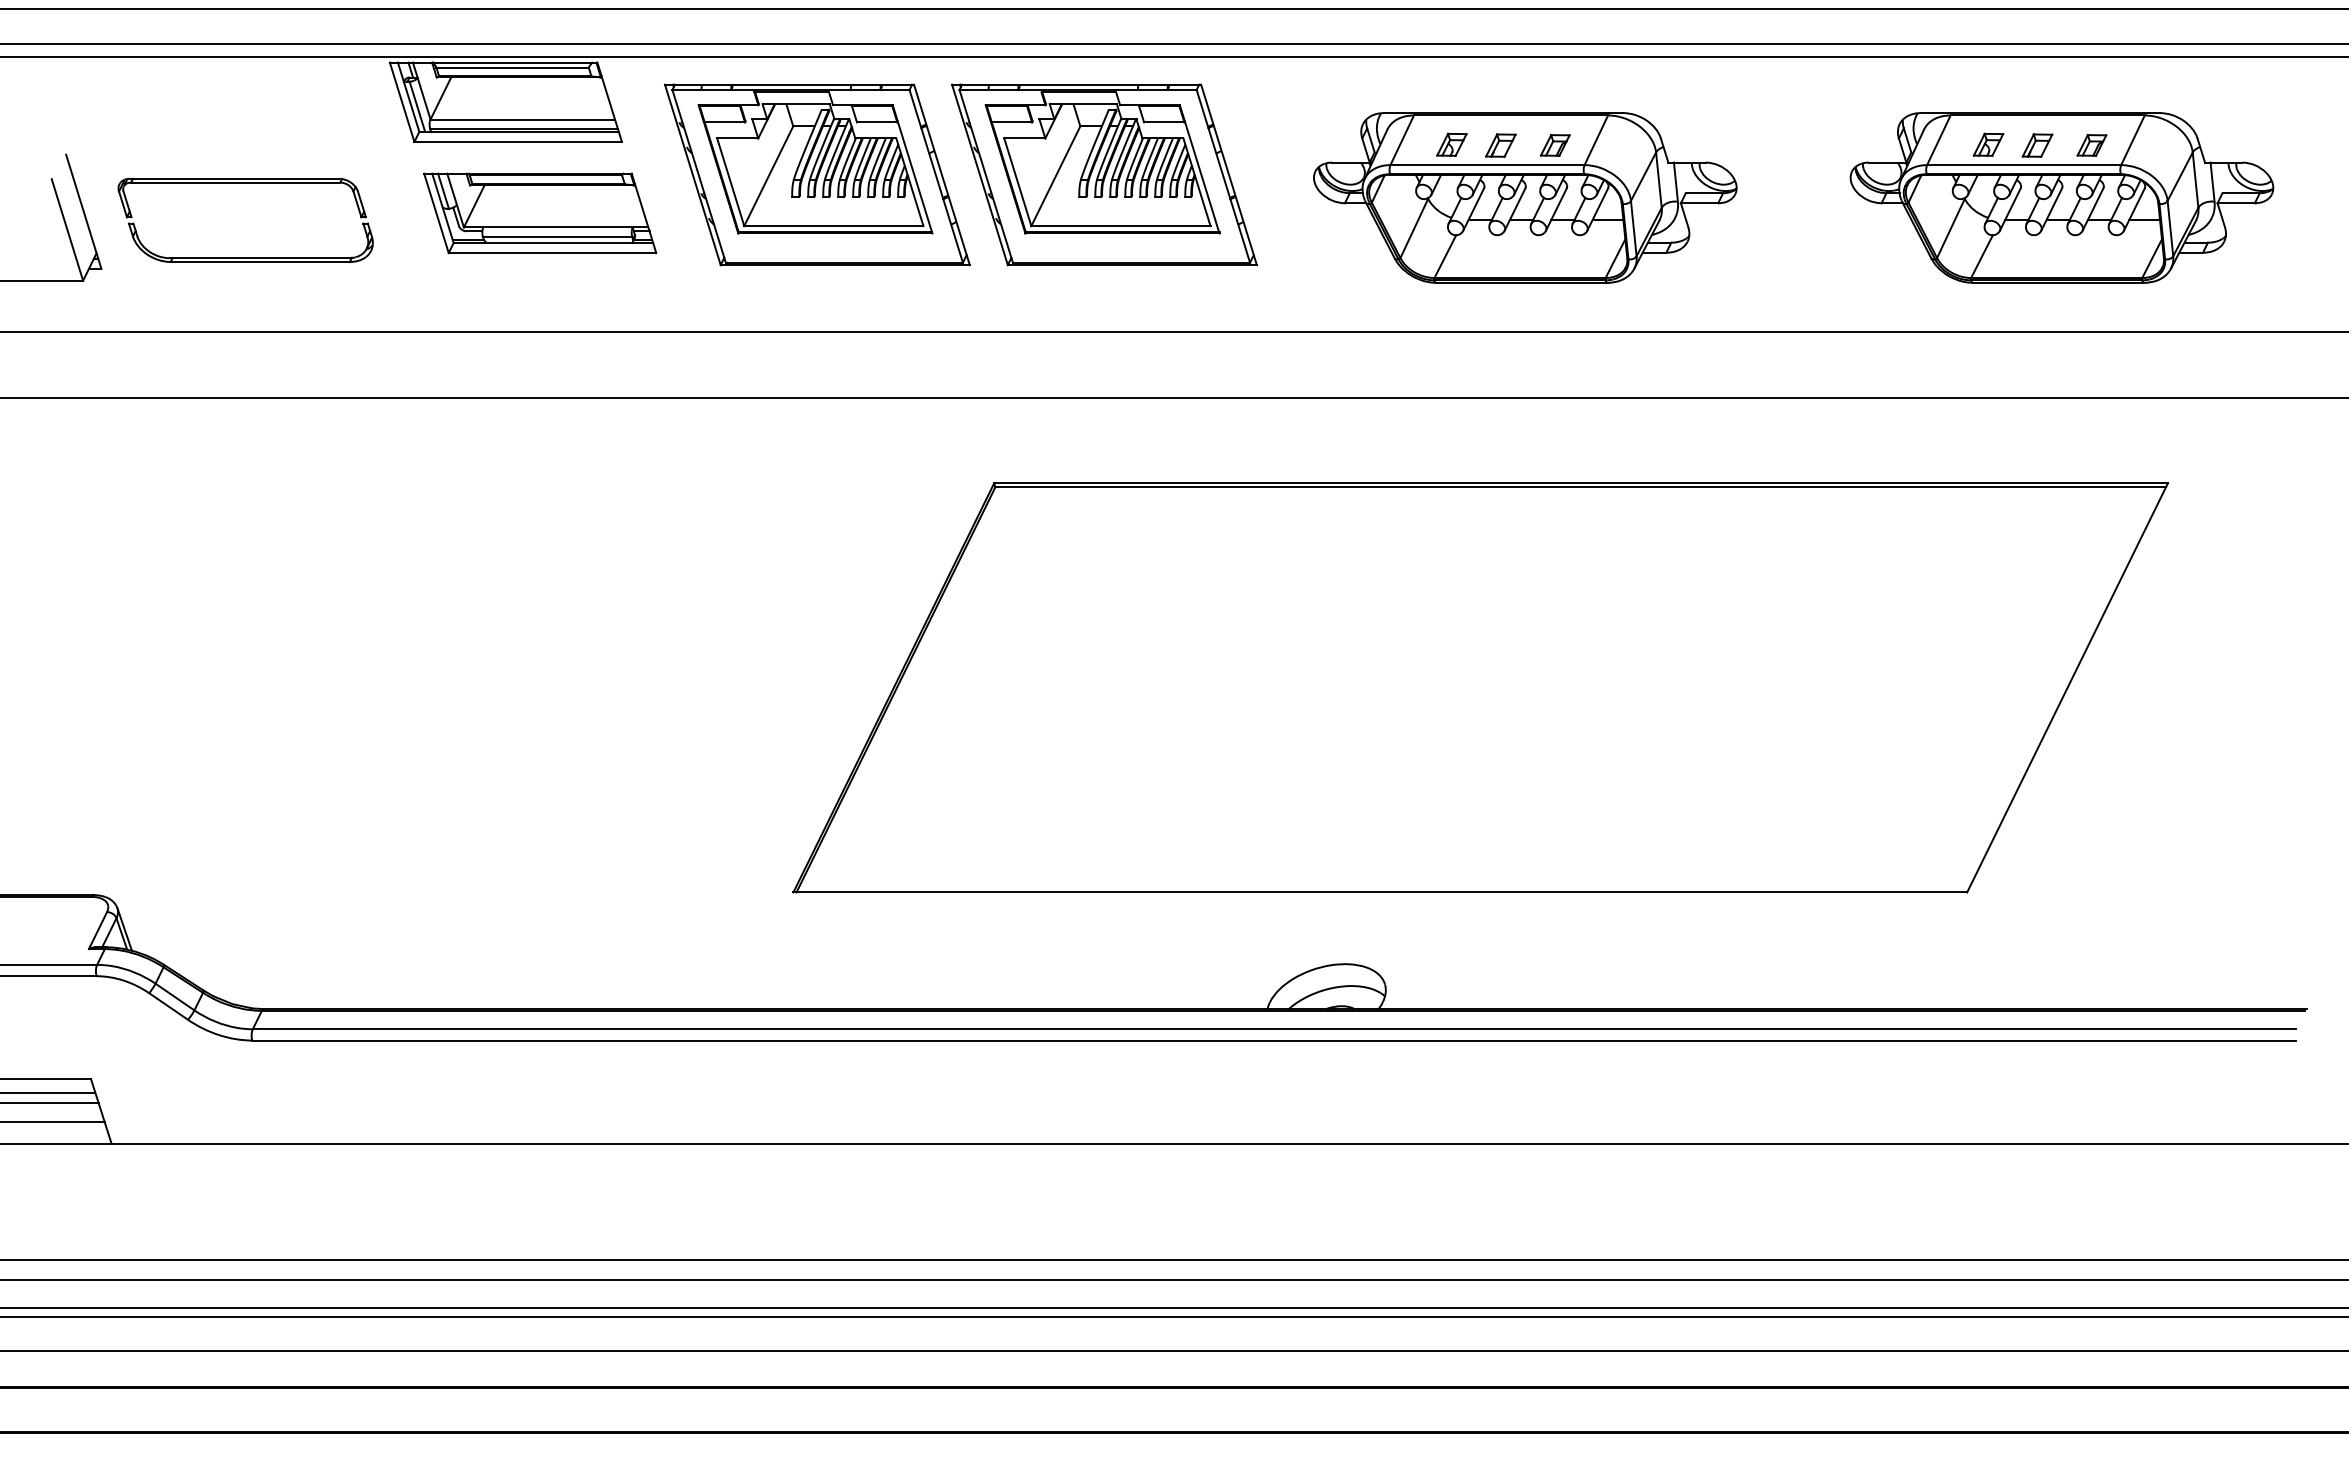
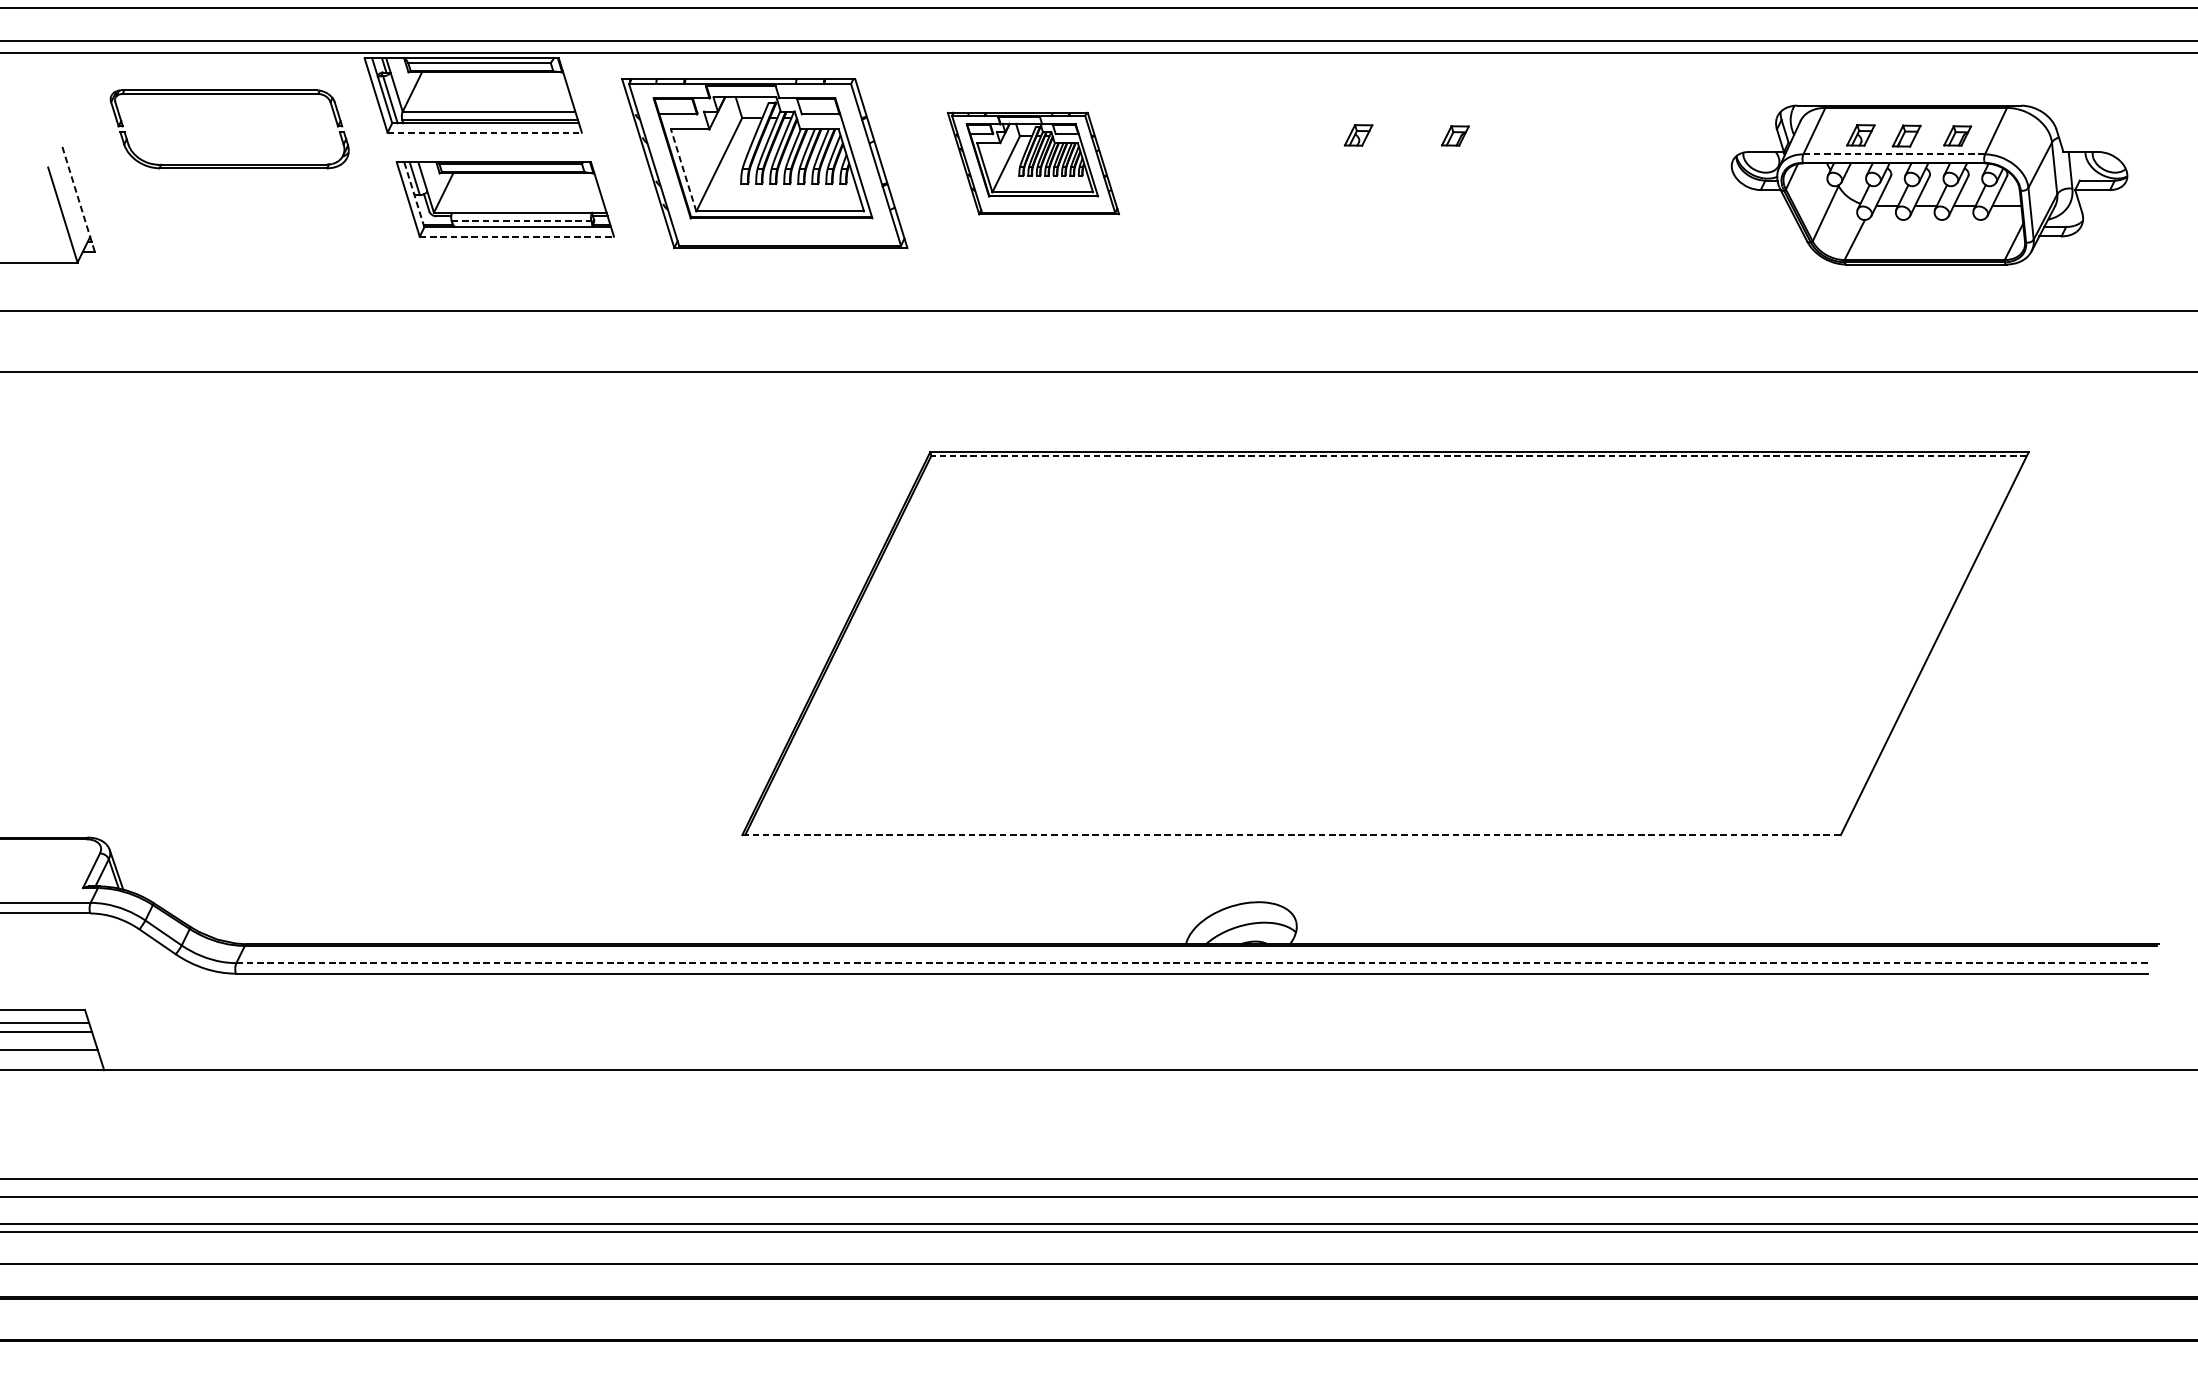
line: (518, 141) -> (485, 132), solid -> dashed
line: (2024, 165) -> (1894, 154), solid -> dashed
part: (1104, 174) -> (1033, 163), size x0.6
line: (730, 182) -> (683, 170), solid -> dashed
part: (245, 183) -> (229, 94), moved
part: (1525, 197) -> (1427, 184), removed
line: (443, 208) -> (414, 194), solid -> dashed
line: (83, 211) -> (77, 197), solid -> dashed
line: (557, 236) -> (521, 221), solid -> dashed
line: (552, 253) -> (516, 237), solid -> dashed
line: (1580, 487) -> (1478, 456), solid -> dashed
line: (1380, 892) -> (1291, 835), solid -> dashed
line: (1274, 1029) -> (1192, 963), solid -> dashed

